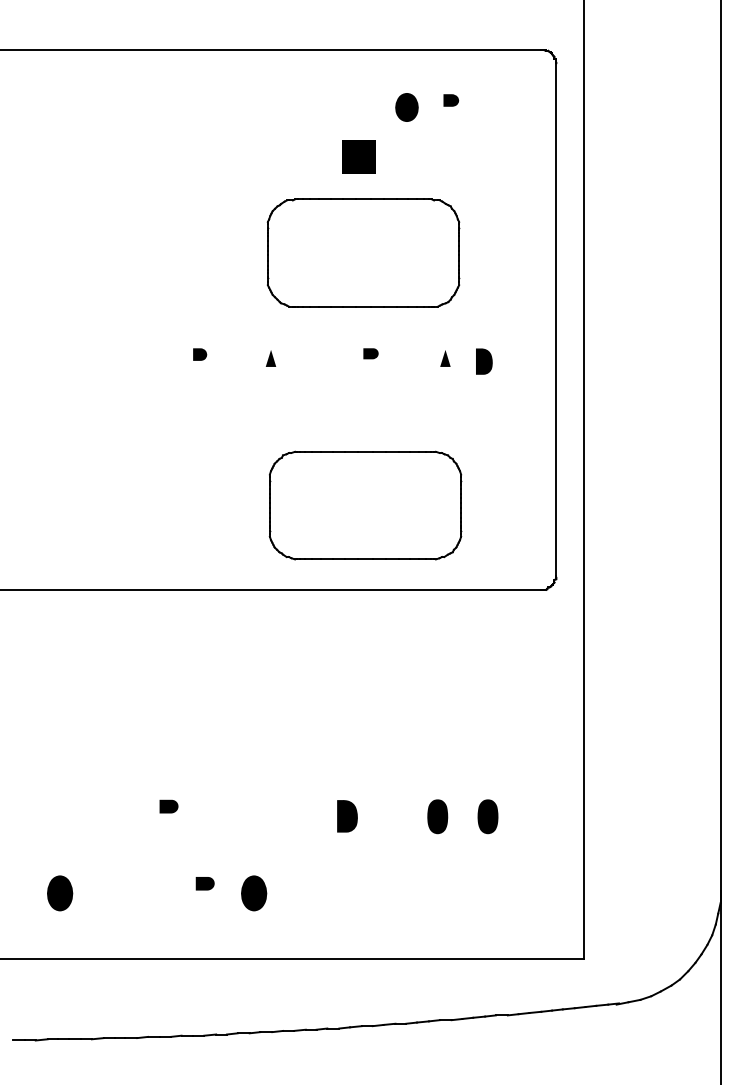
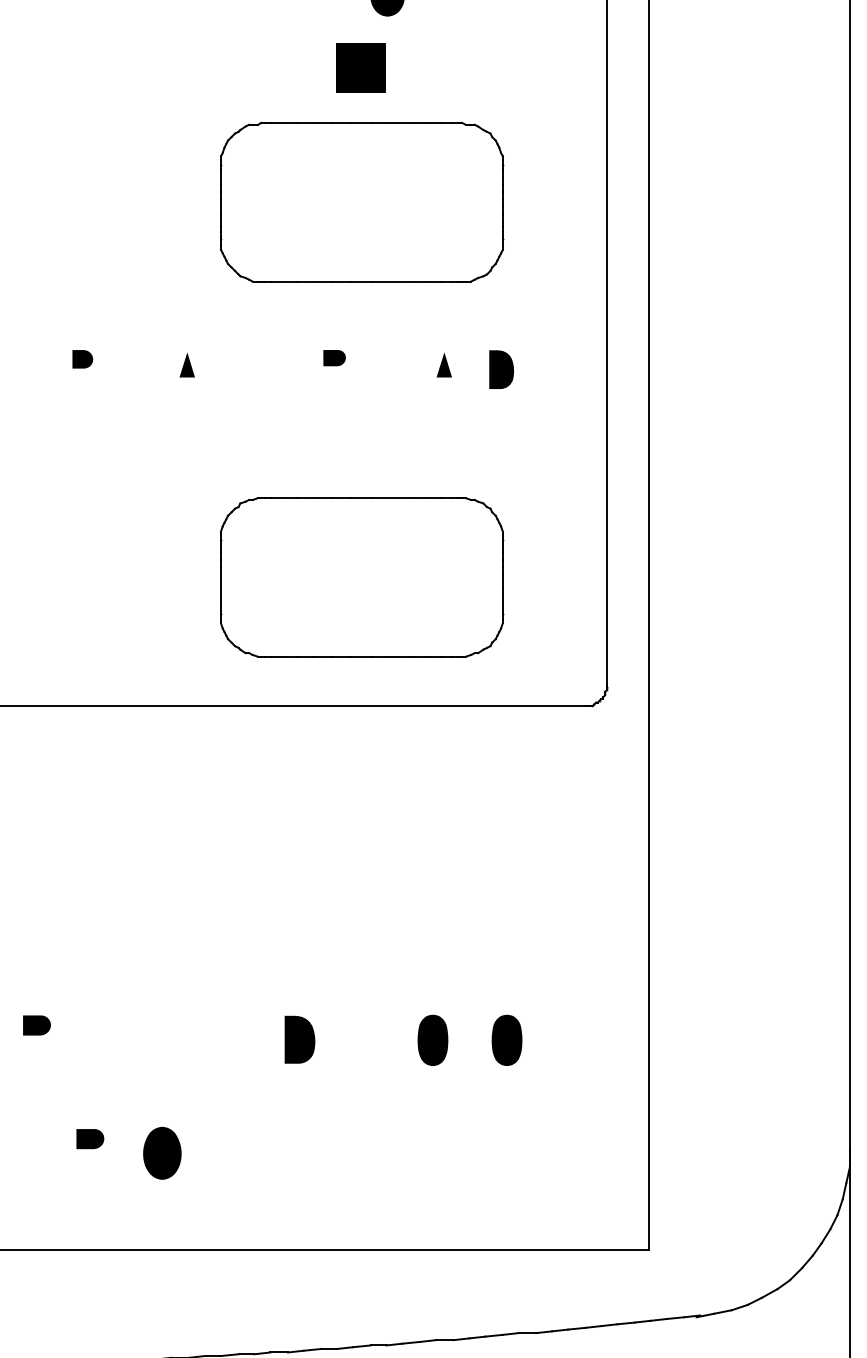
part: (358, 156) -> (360, 67), moved
part: (363, 252) -> (361, 201), moved
part: (365, 505) -> (361, 577), moved

